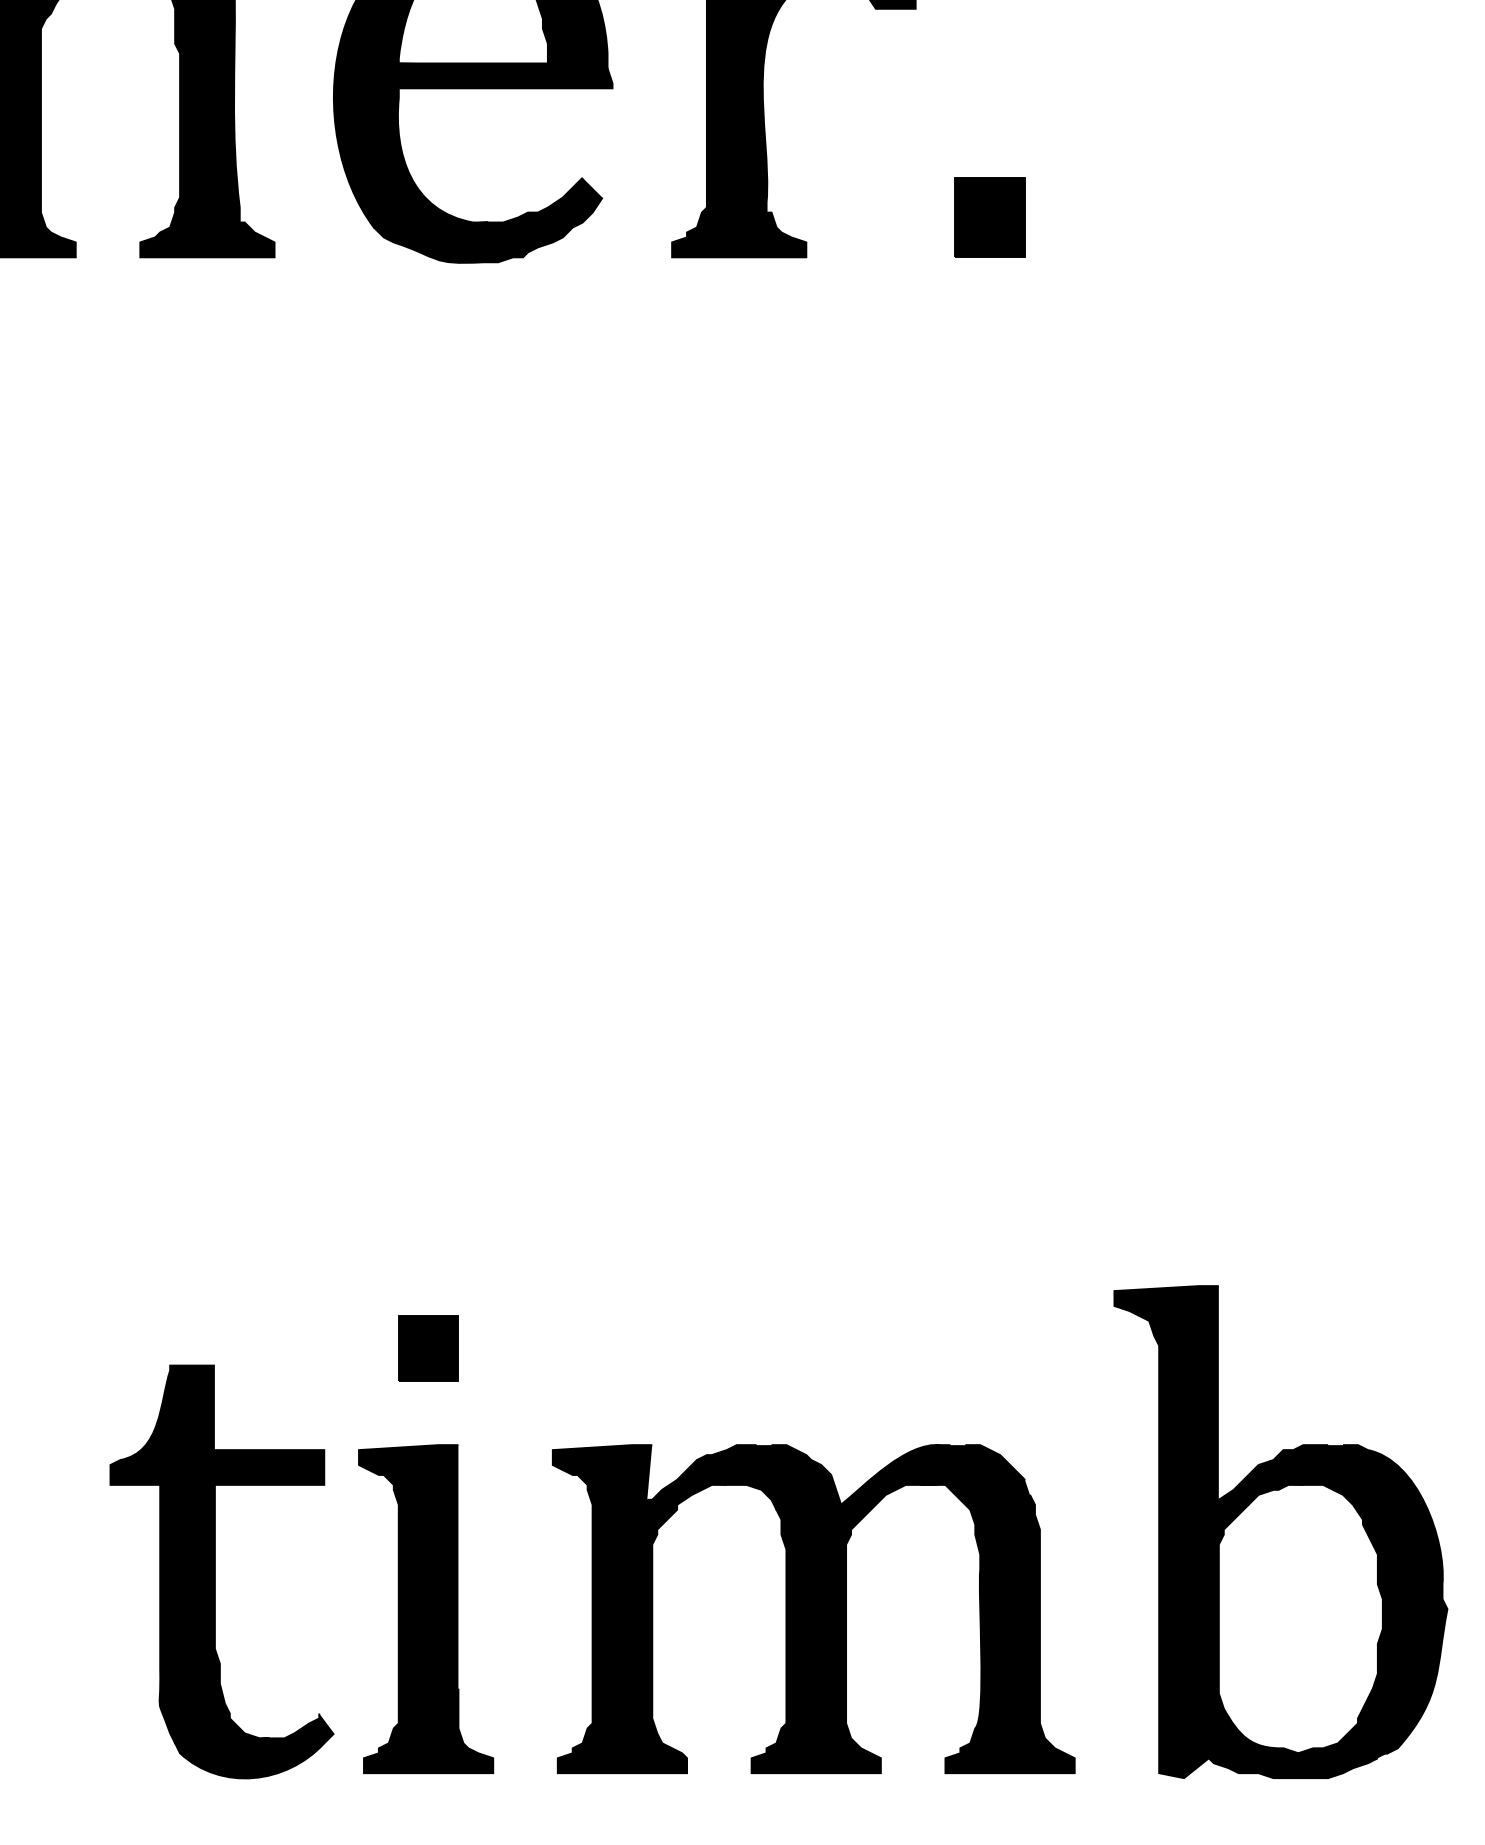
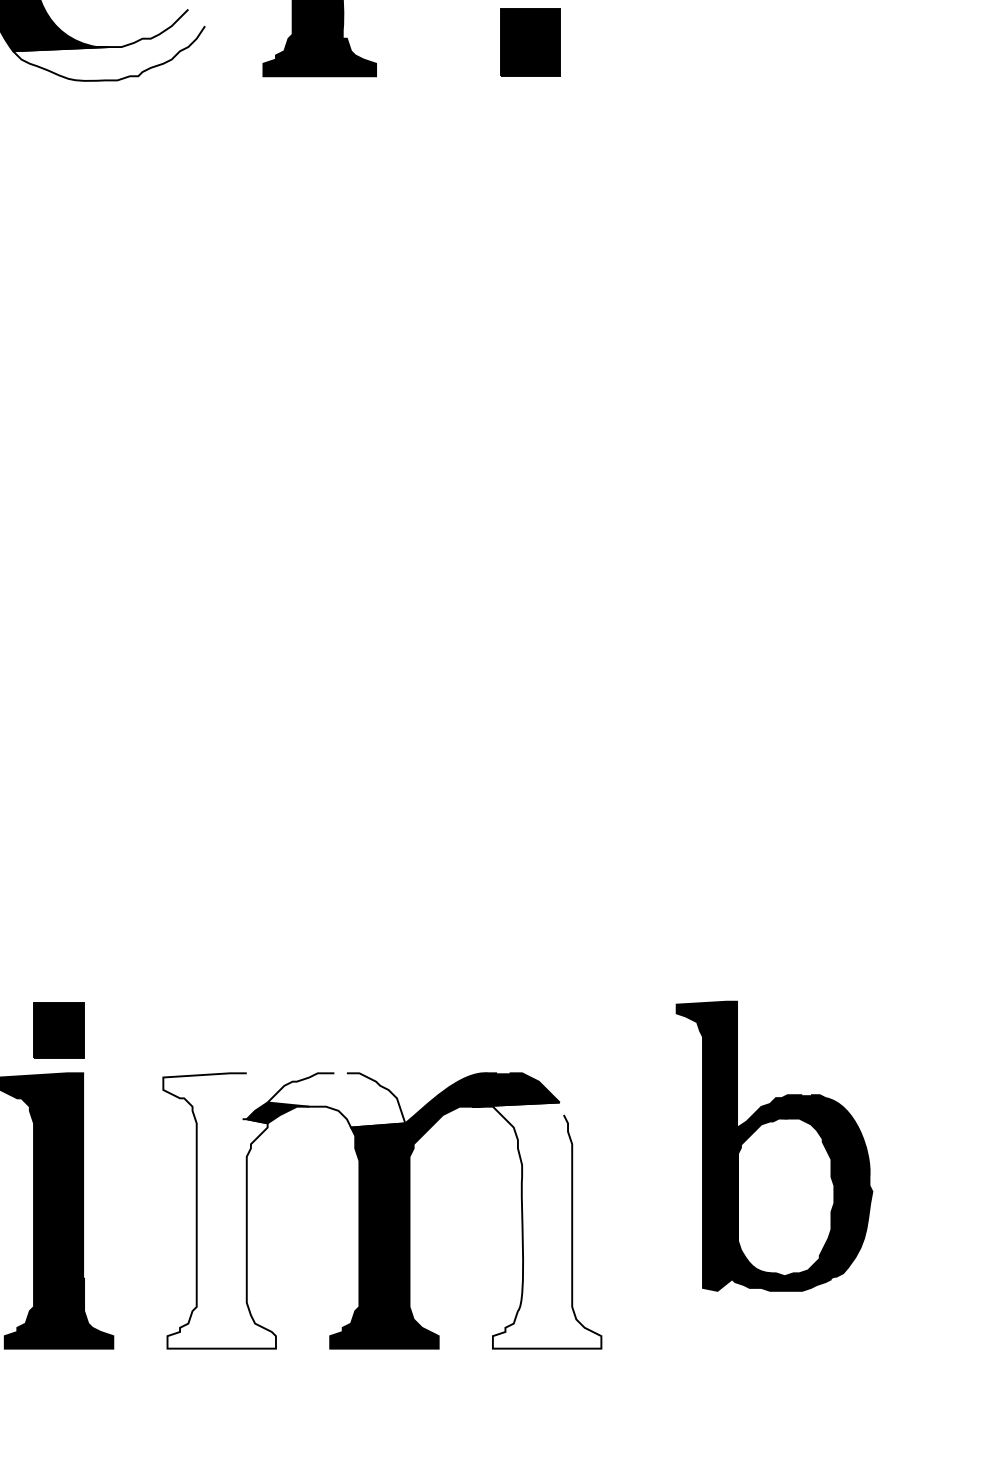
fill: (487, 219) -> (108, 44), removed
part: (428, 1348) -> (58, 1030), moved
fill: (759, 1477) -> (336, 1100), removed
part: (1280, 1531) -> (774, 1145), size x0.7
fill: (619, 1609) -> (219, 1211), removed
fill: (997, 1626) -> (536, 1225), removed

